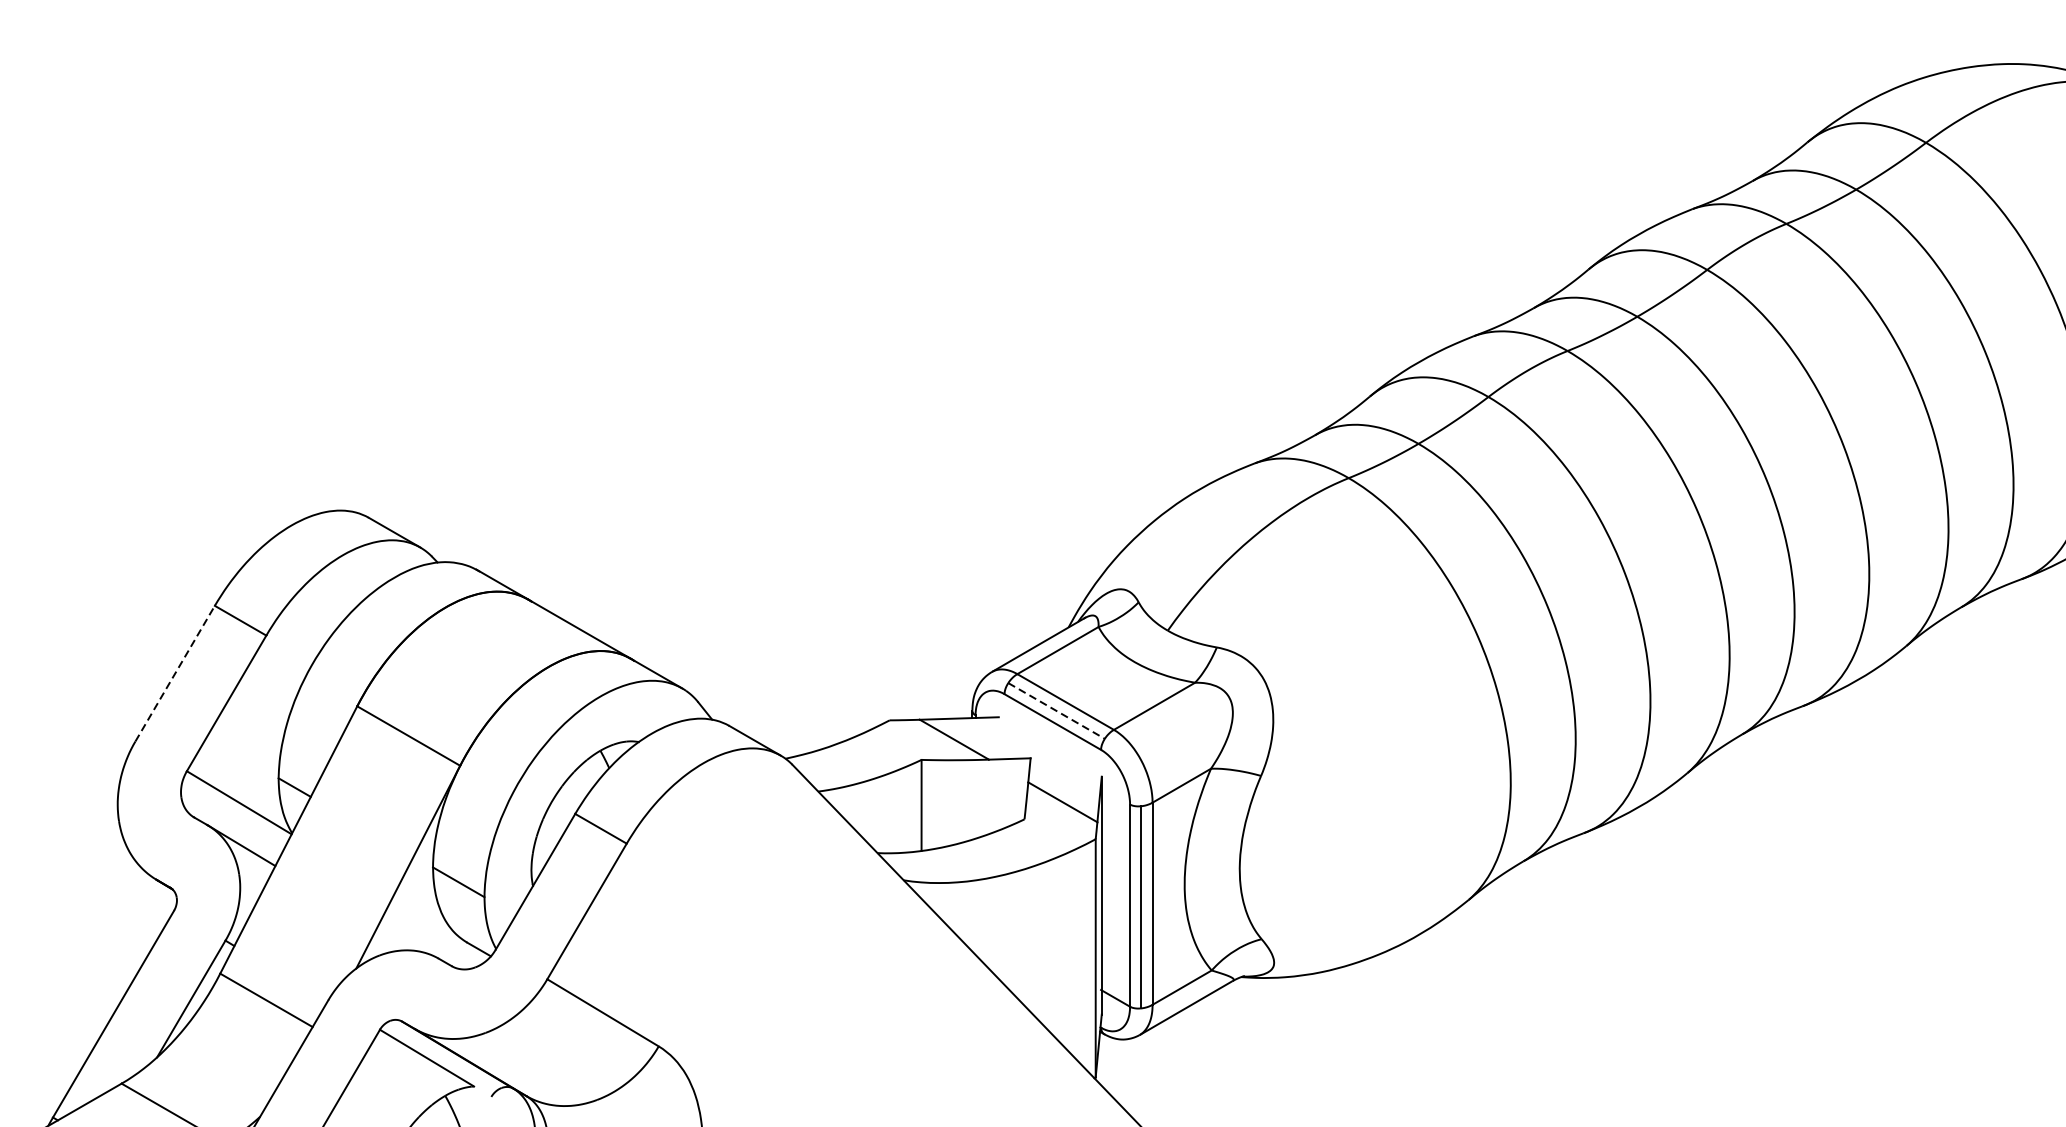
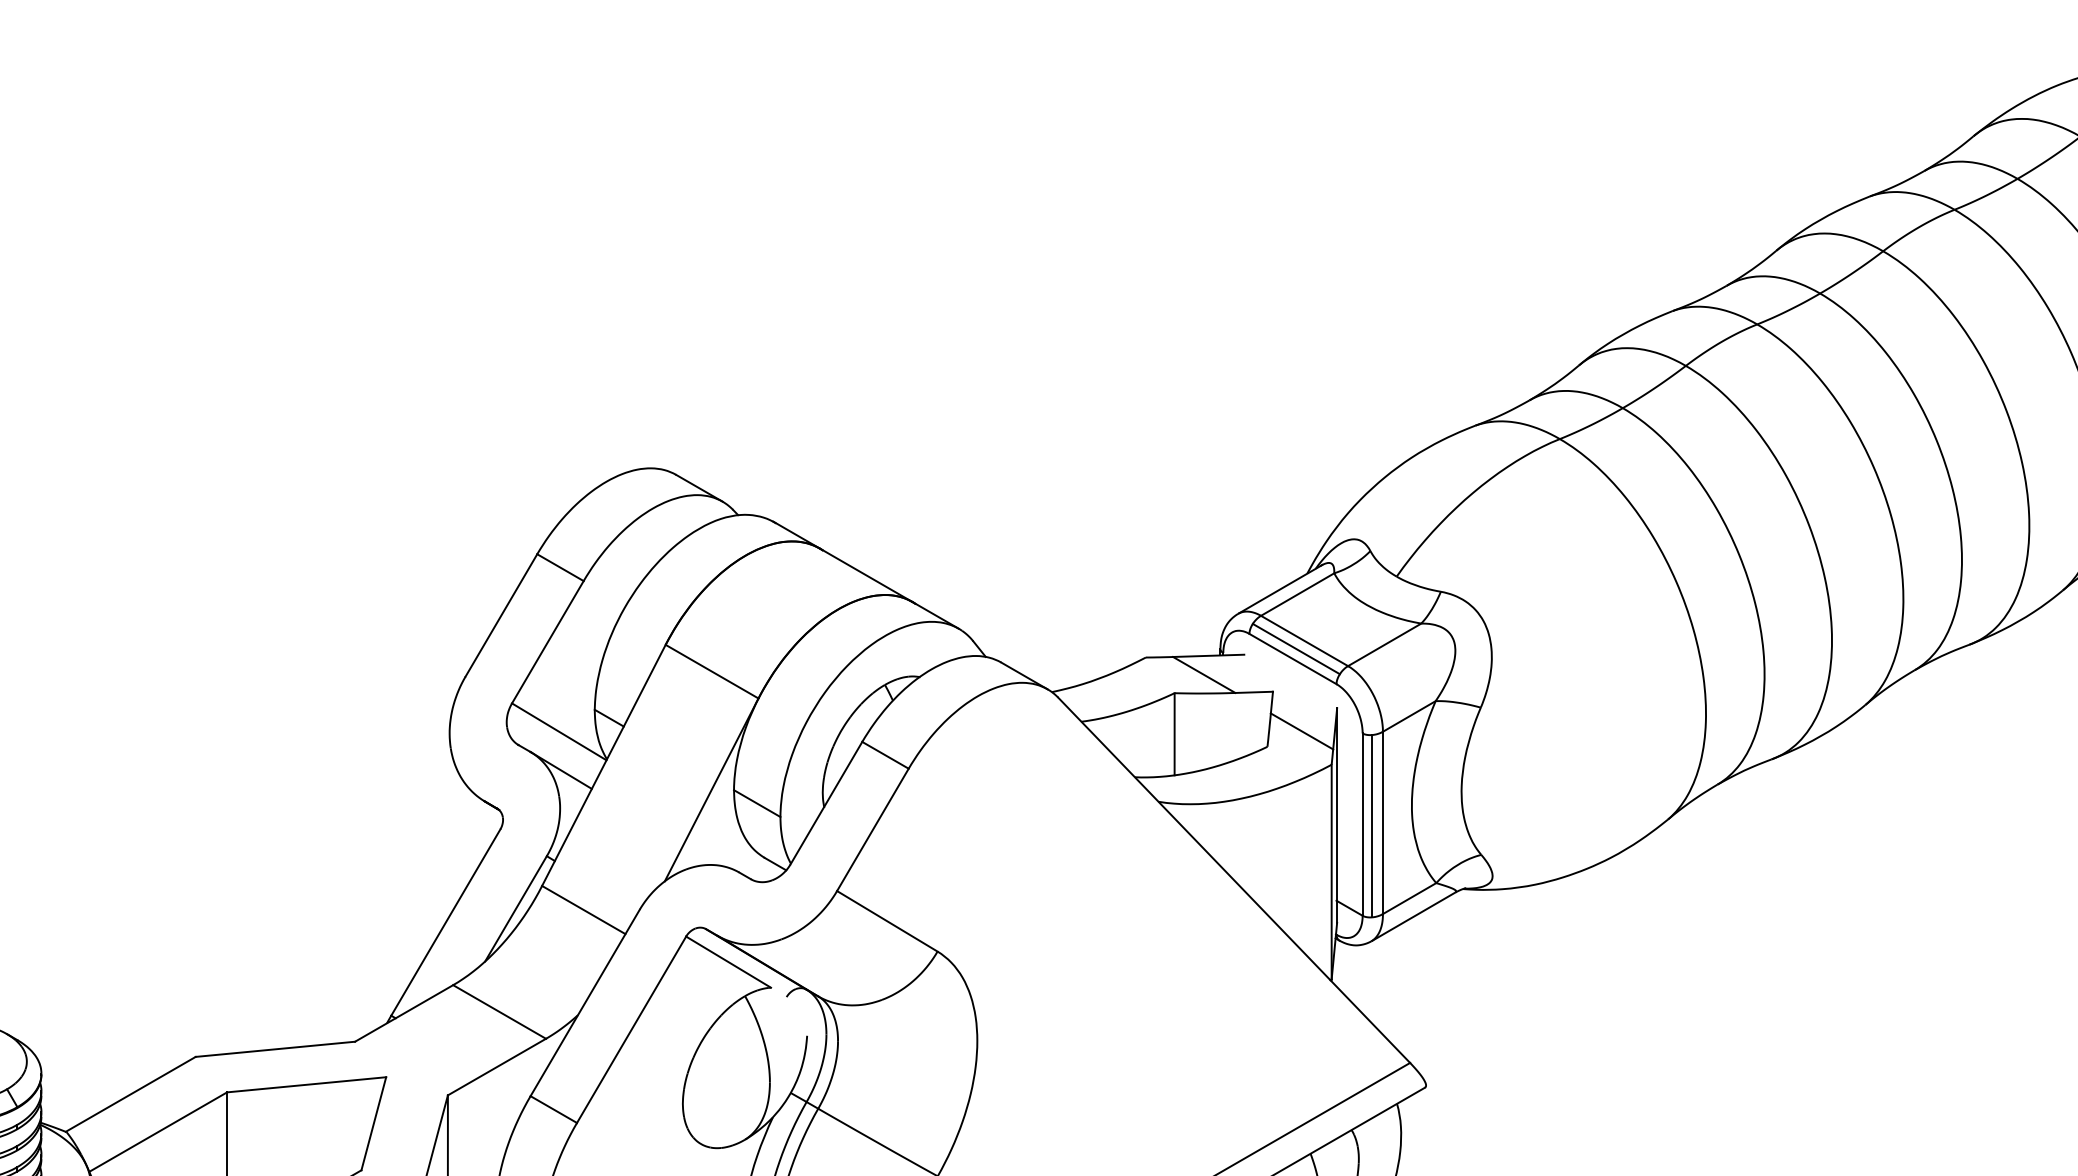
line: (175, 673) -> (501, 615), dashed -> solid
line: (1056, 711) -> (1296, 649), dashed -> solid

